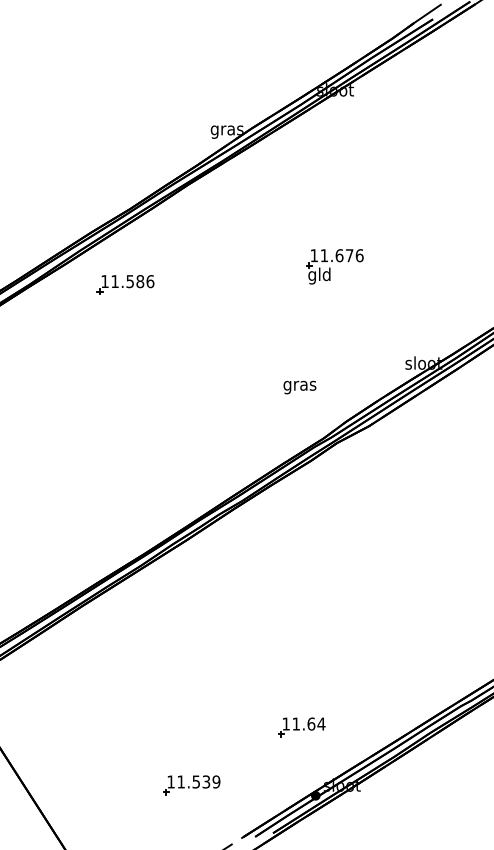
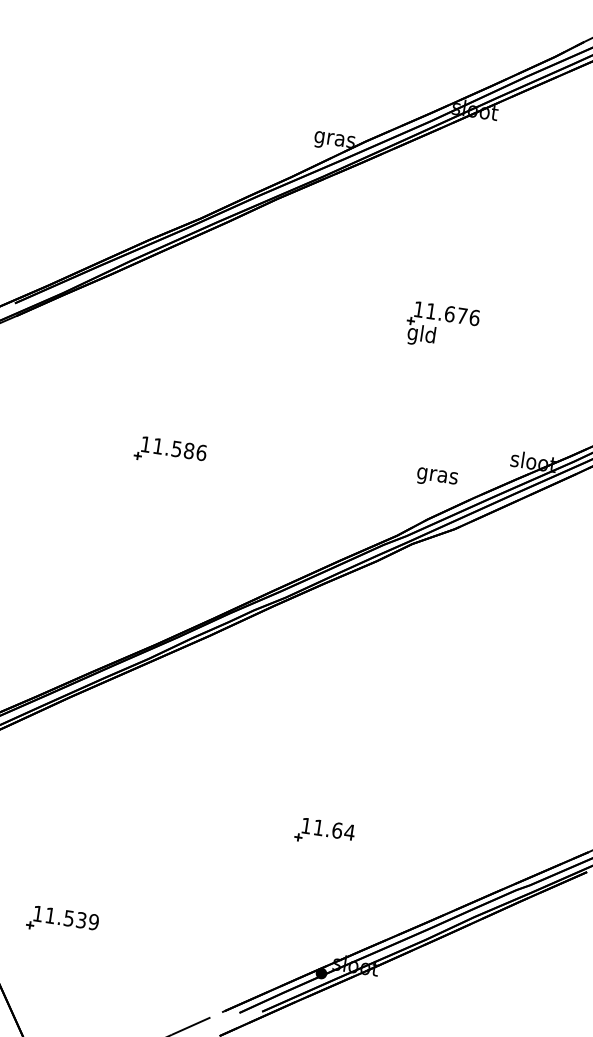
part: (125, 284) -> (170, 451), moved
text: (299, 387) -> (436, 477), moved
part: (301, 727) -> (324, 832), moved
part: (191, 785) -> (62, 921), moved

